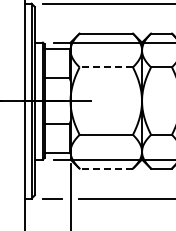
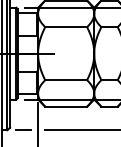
line: (106, 67) -> (66, 27), dashed -> solid
line: (106, 168) -> (66, 106), dashed -> solid

